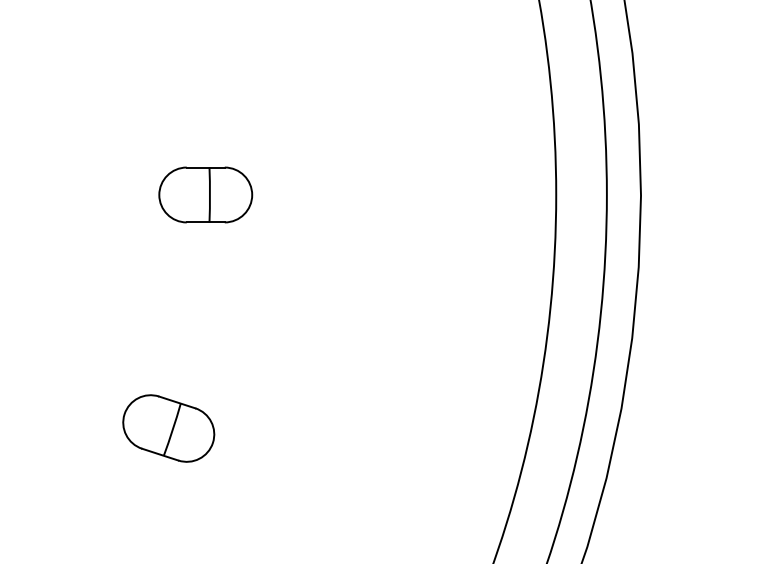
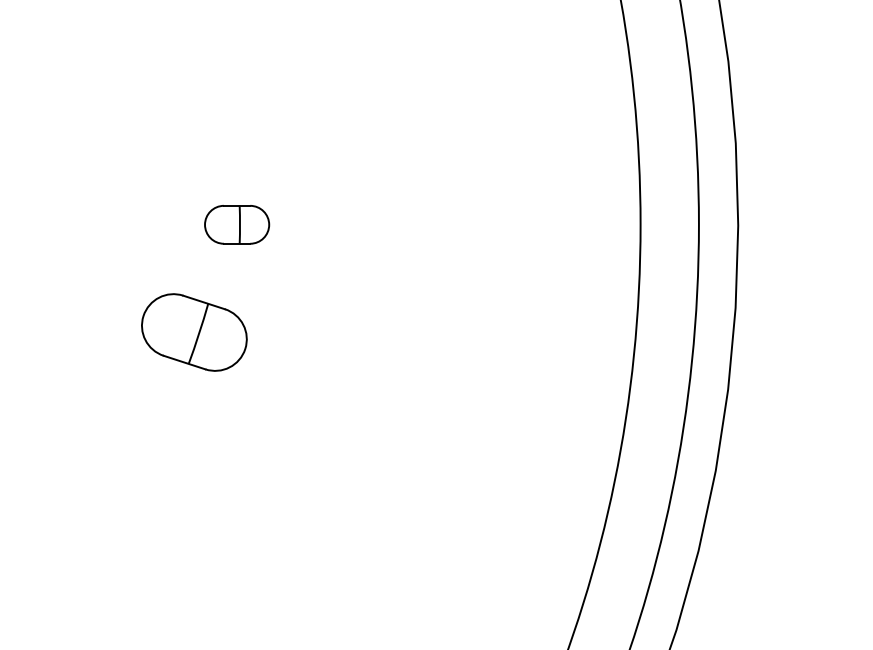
part: (205, 194) -> (236, 224), size x0.6
part: (168, 428) -> (194, 332), moved

